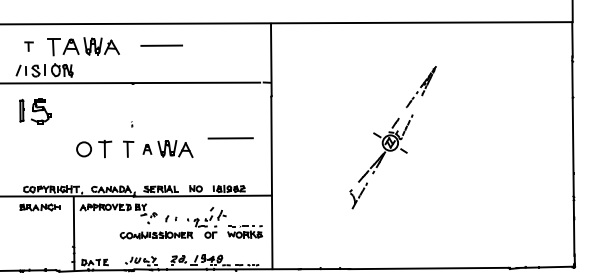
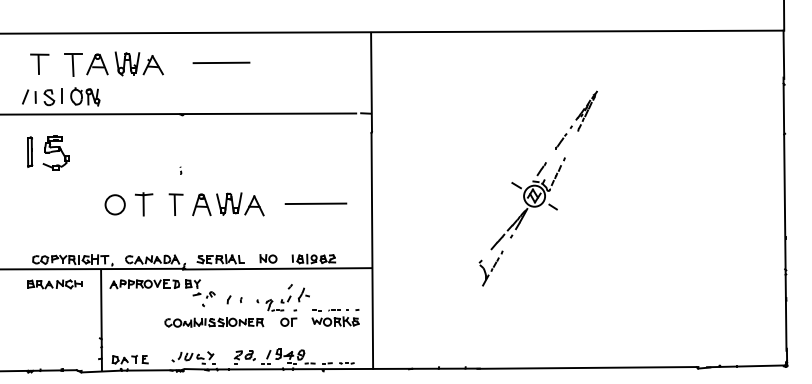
part: (28, 46) -> (39, 63), size x1.67
line: (230, 138) -> (315, 203), moved
part: (147, 149) -> (201, 204), size x1.67

